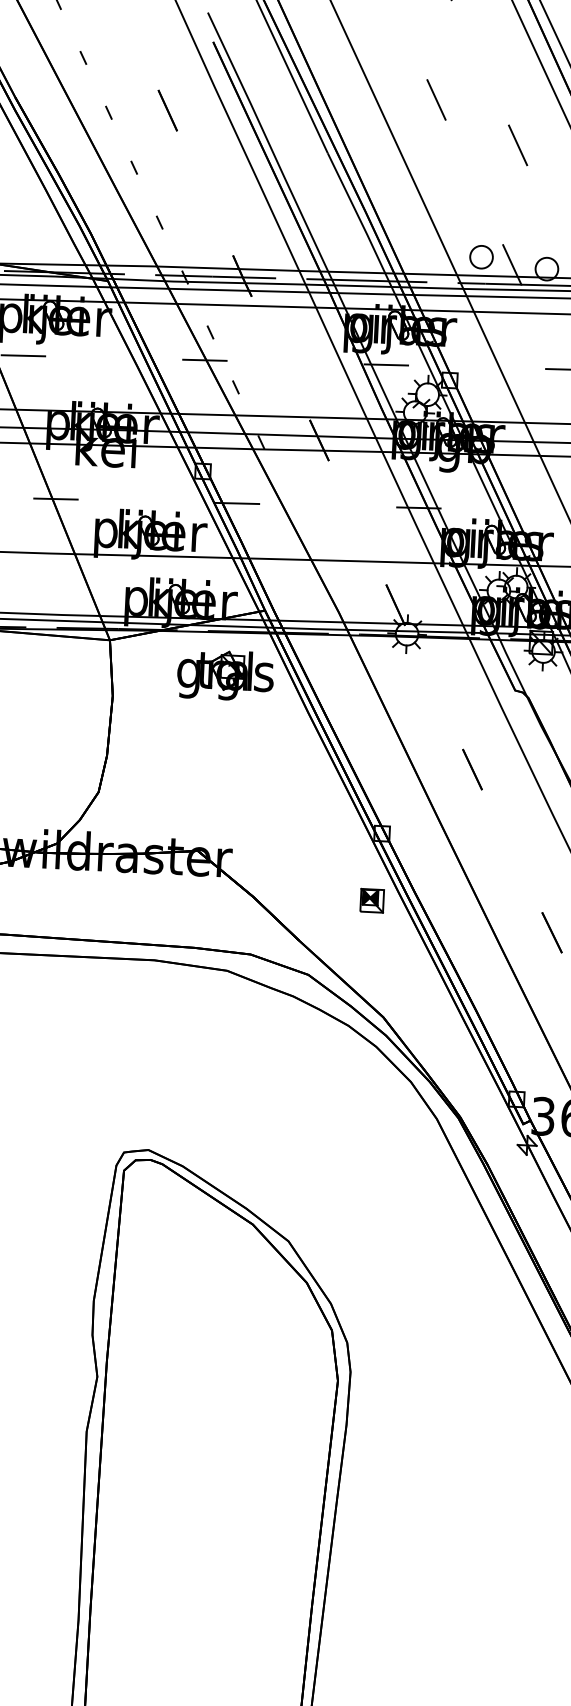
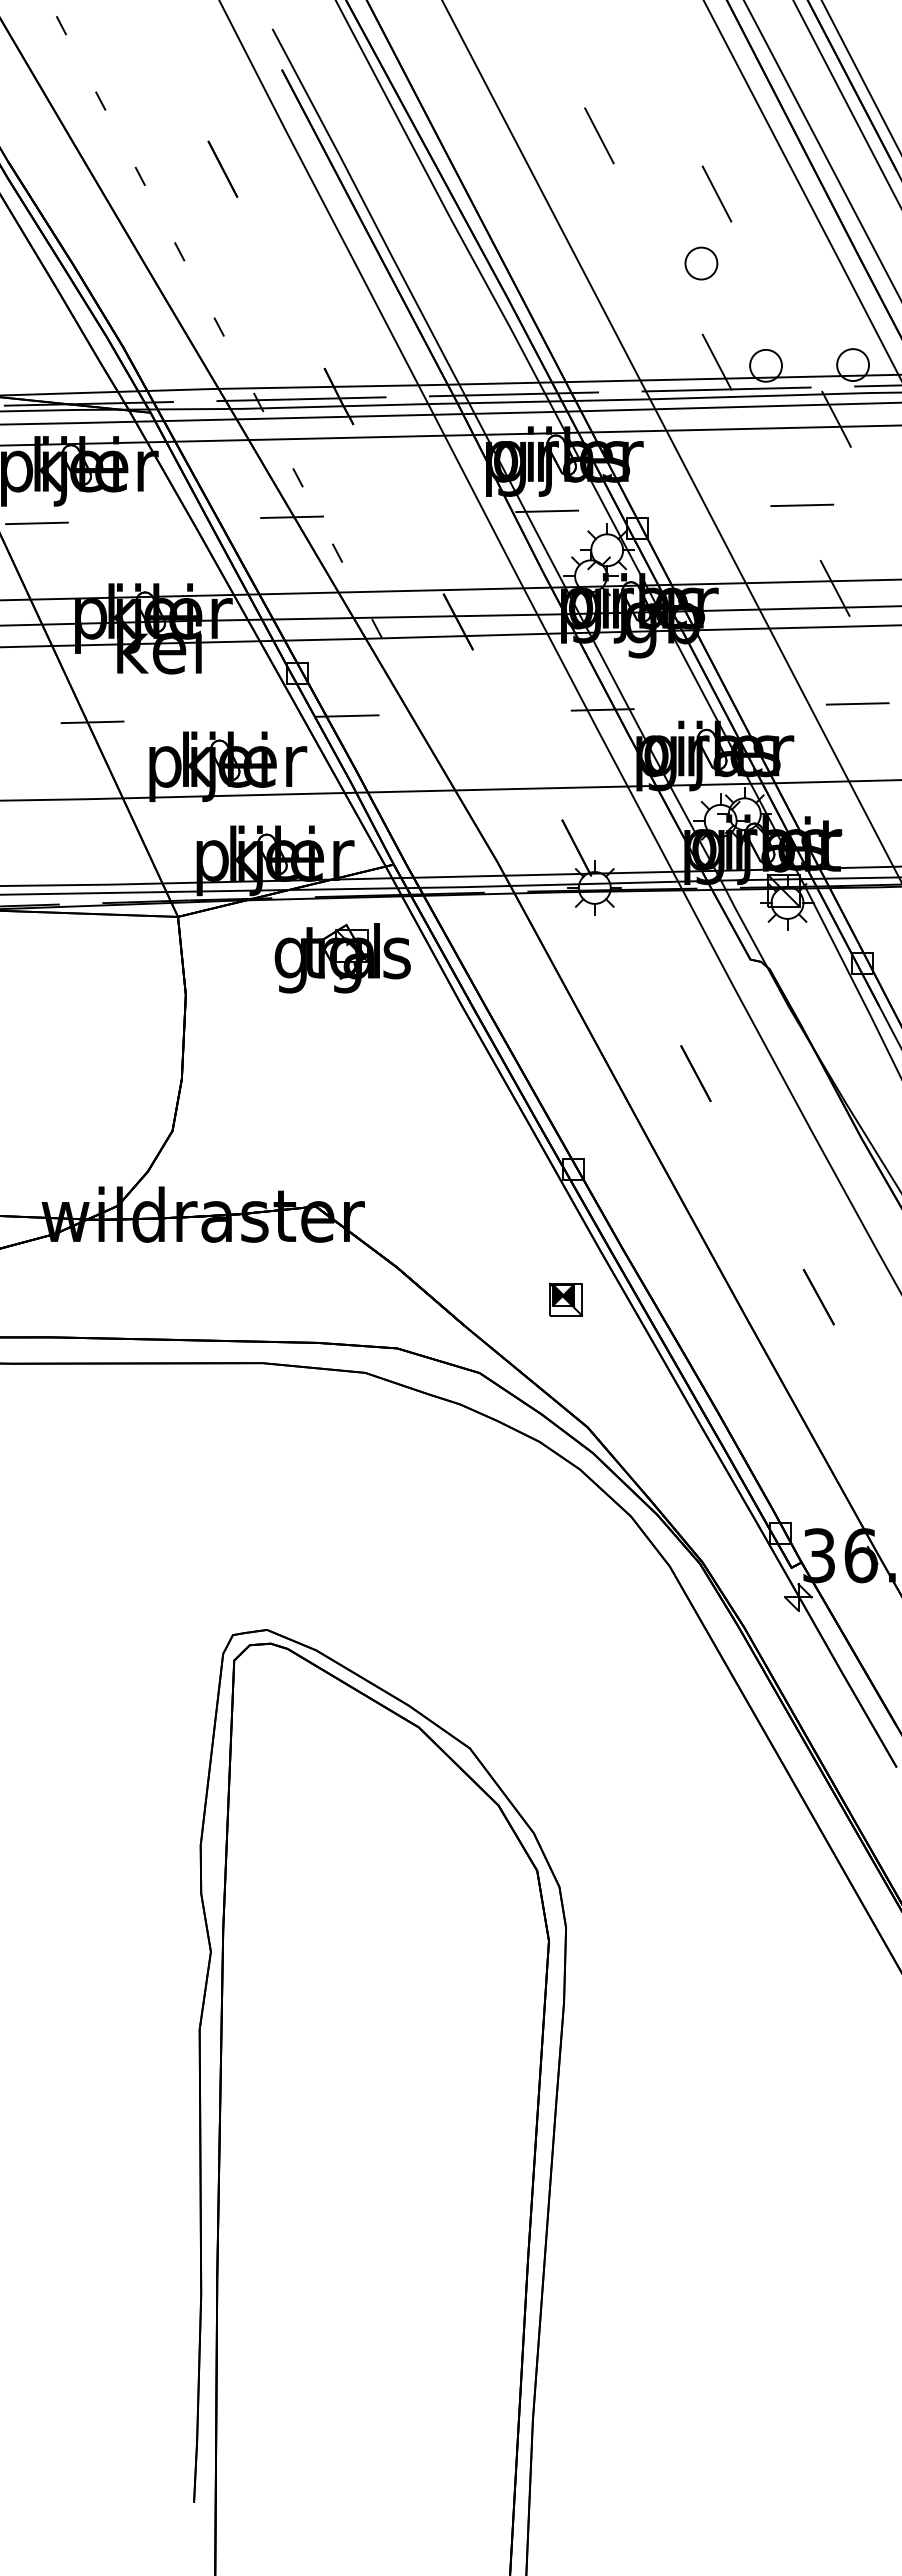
part: (481, 257) -> (701, 263), moved
part: (372, 900) -> (566, 1299), moved

